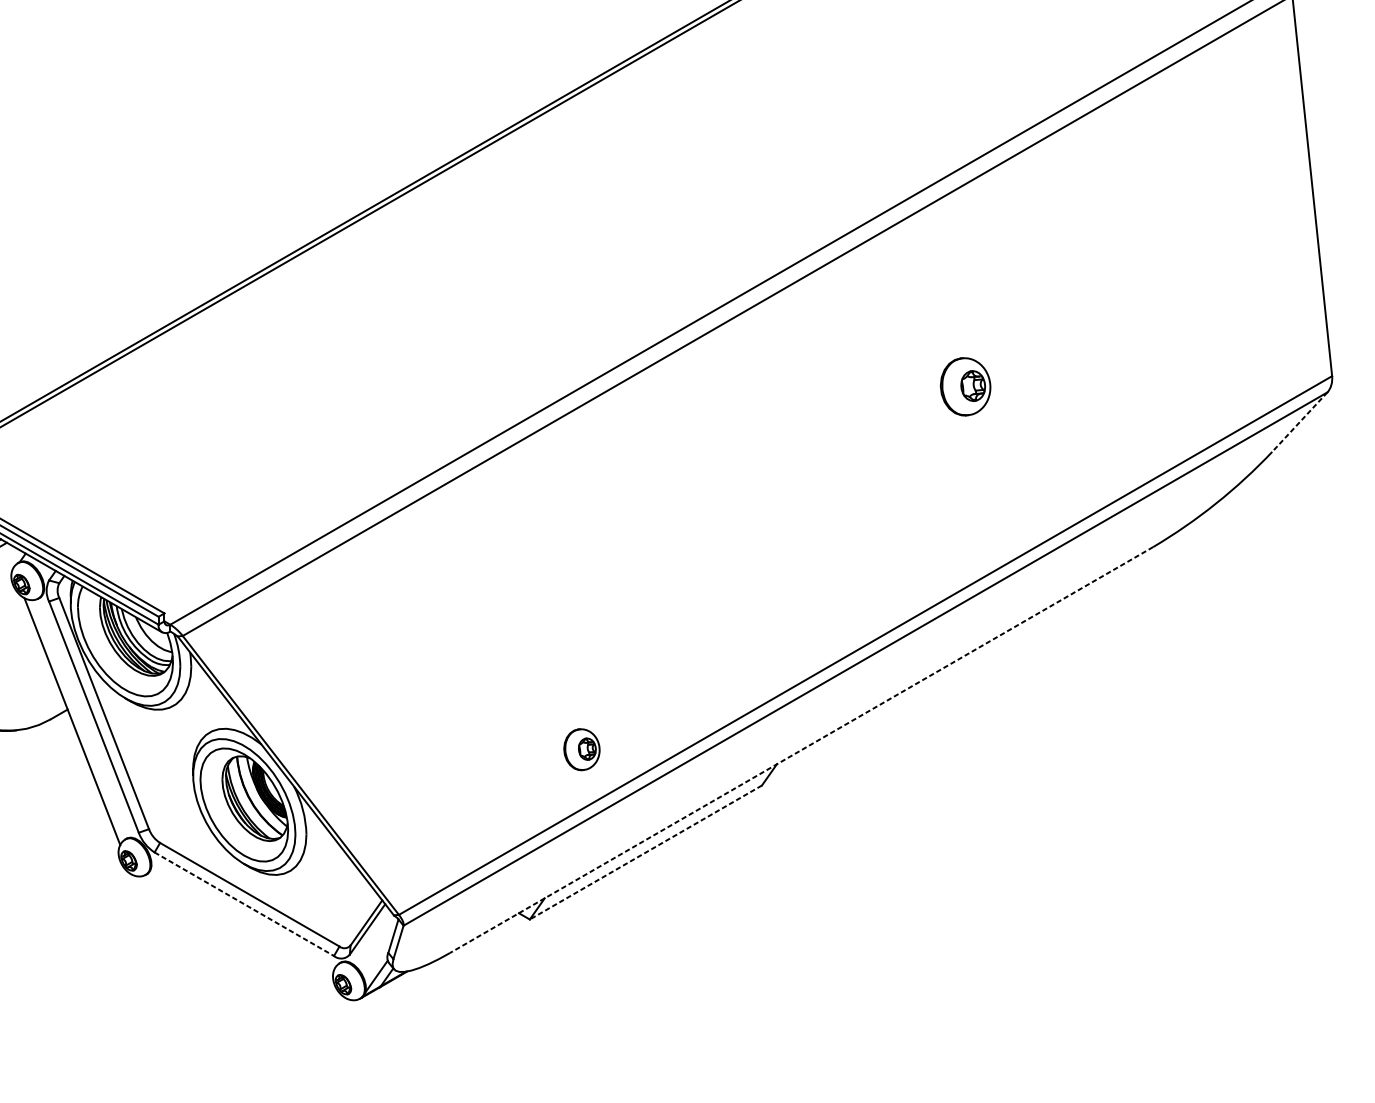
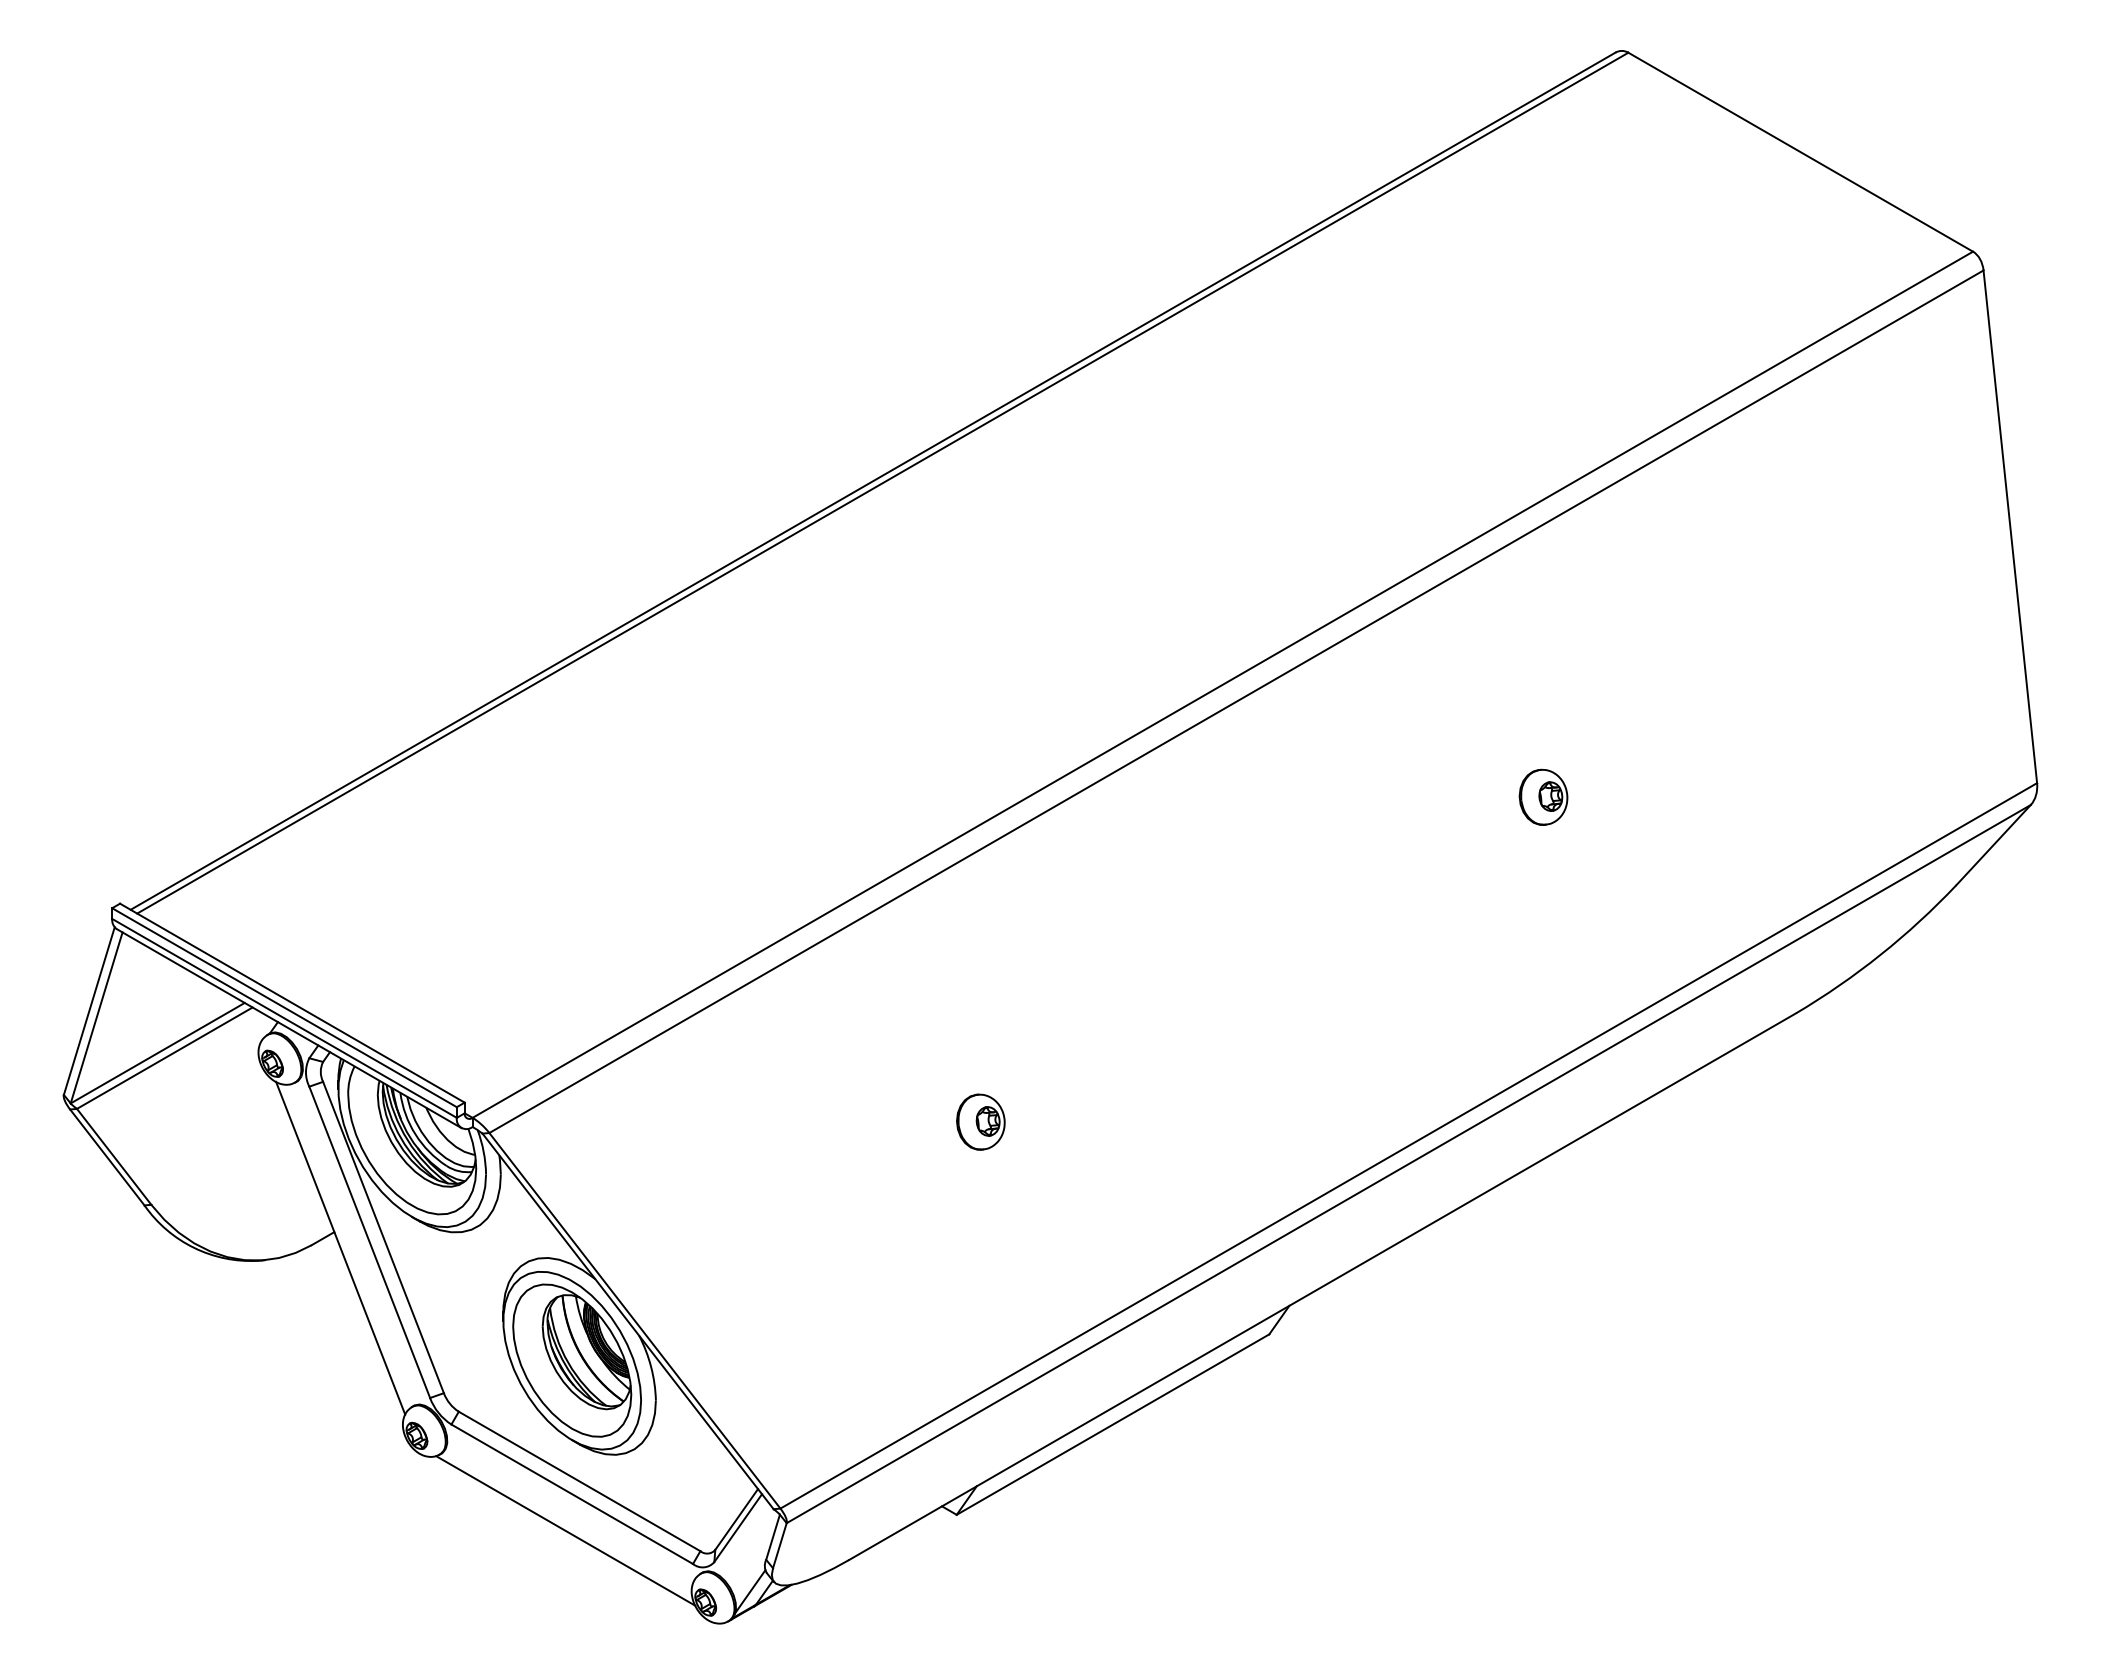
part: (965, 386) -> (1543, 796), size x0.71
line: (1299, 422) -> (1993, 845), dashed -> solid
part: (581, 749) -> (980, 1121), moved
line: (801, 749) -> (1322, 1286), dashed -> solid
line: (645, 852) -> (1112, 1424), dashed -> solid
line: (244, 904) -> (572, 1494), dashed -> solid
line: (239, 931) -> (565, 1530), added

